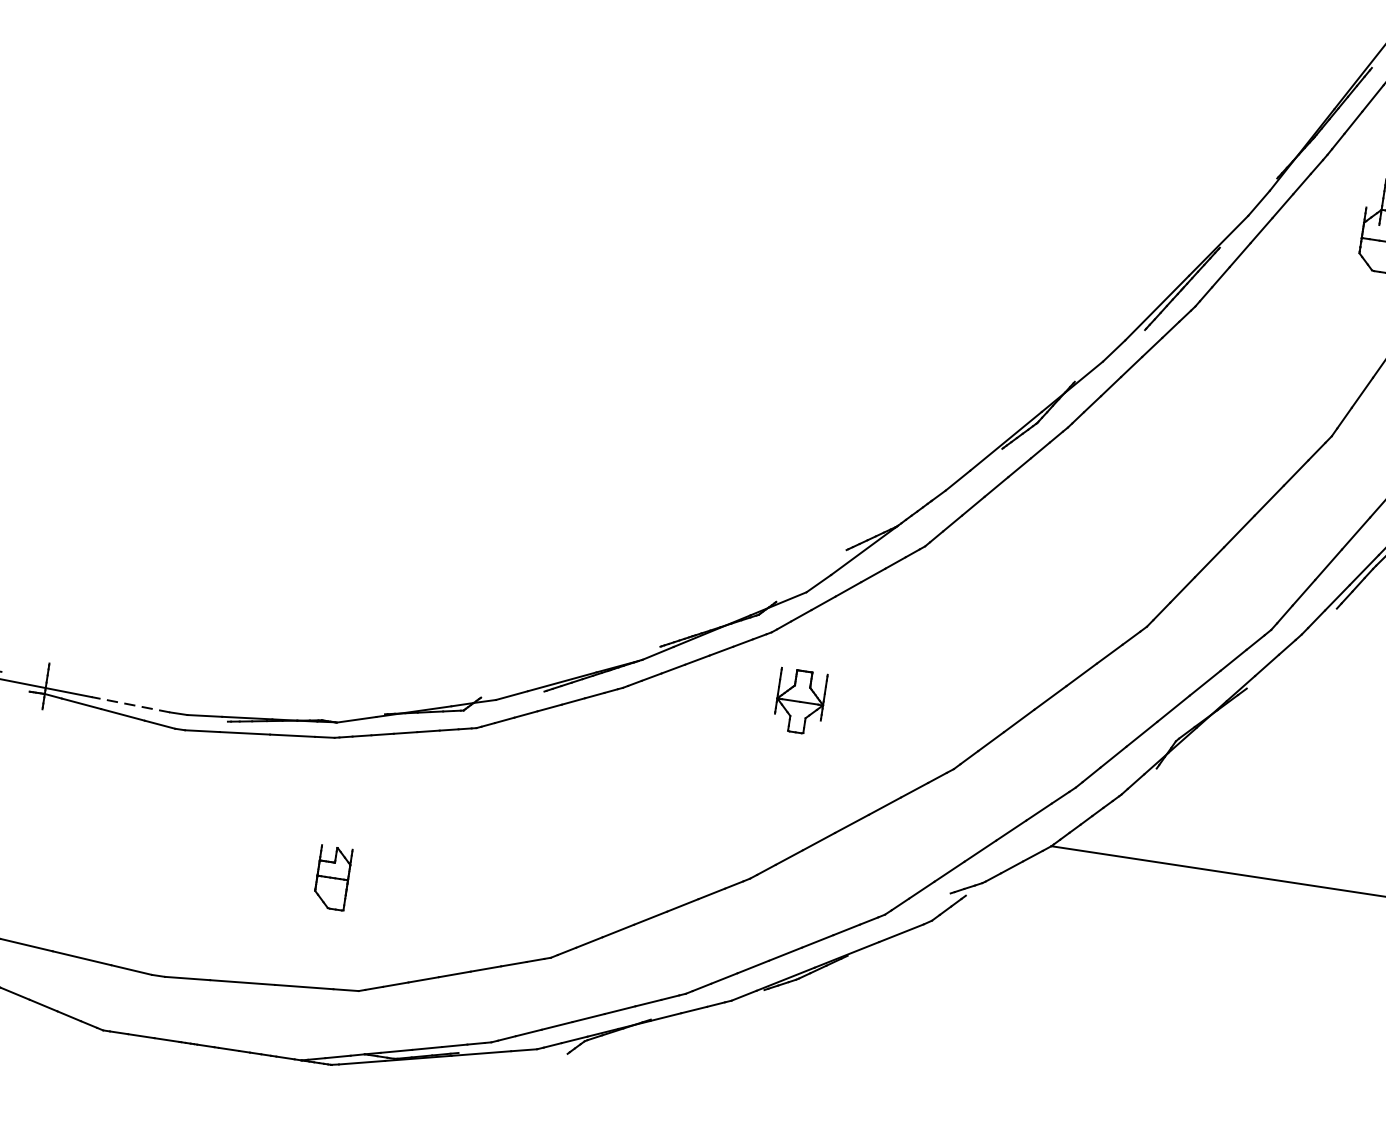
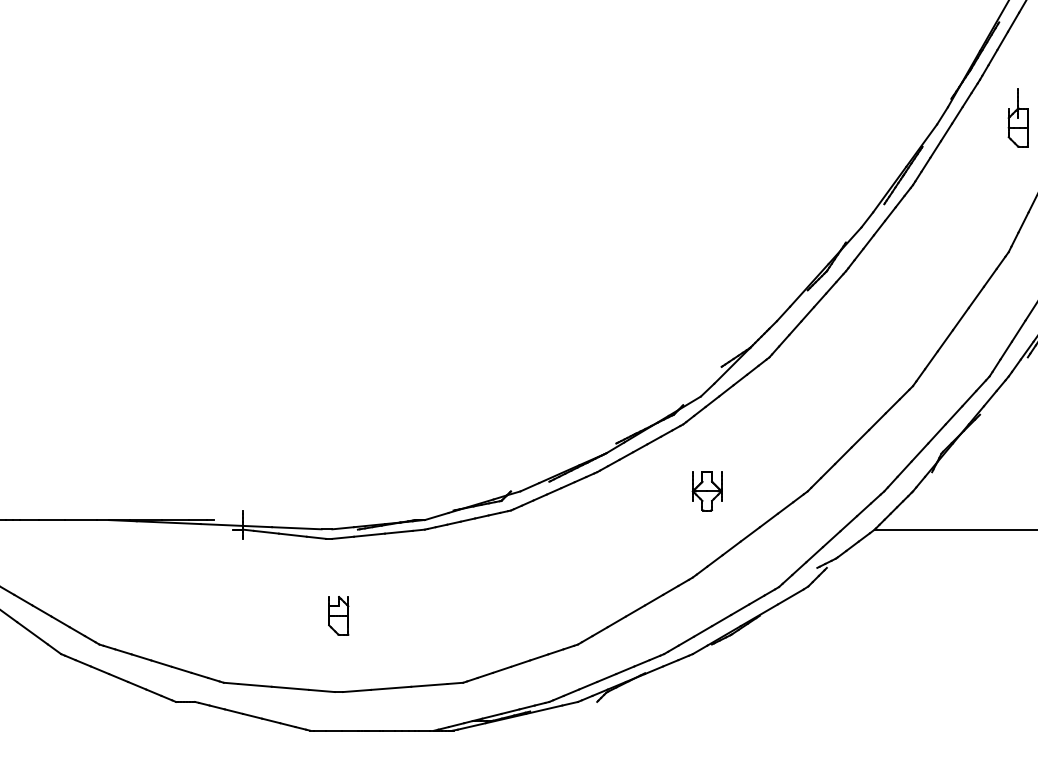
part: (799, 701) -> (706, 491), moved
line: (130, 705) -> (296, 528), dashed -> solid
part: (332, 877) -> (338, 615), moved

